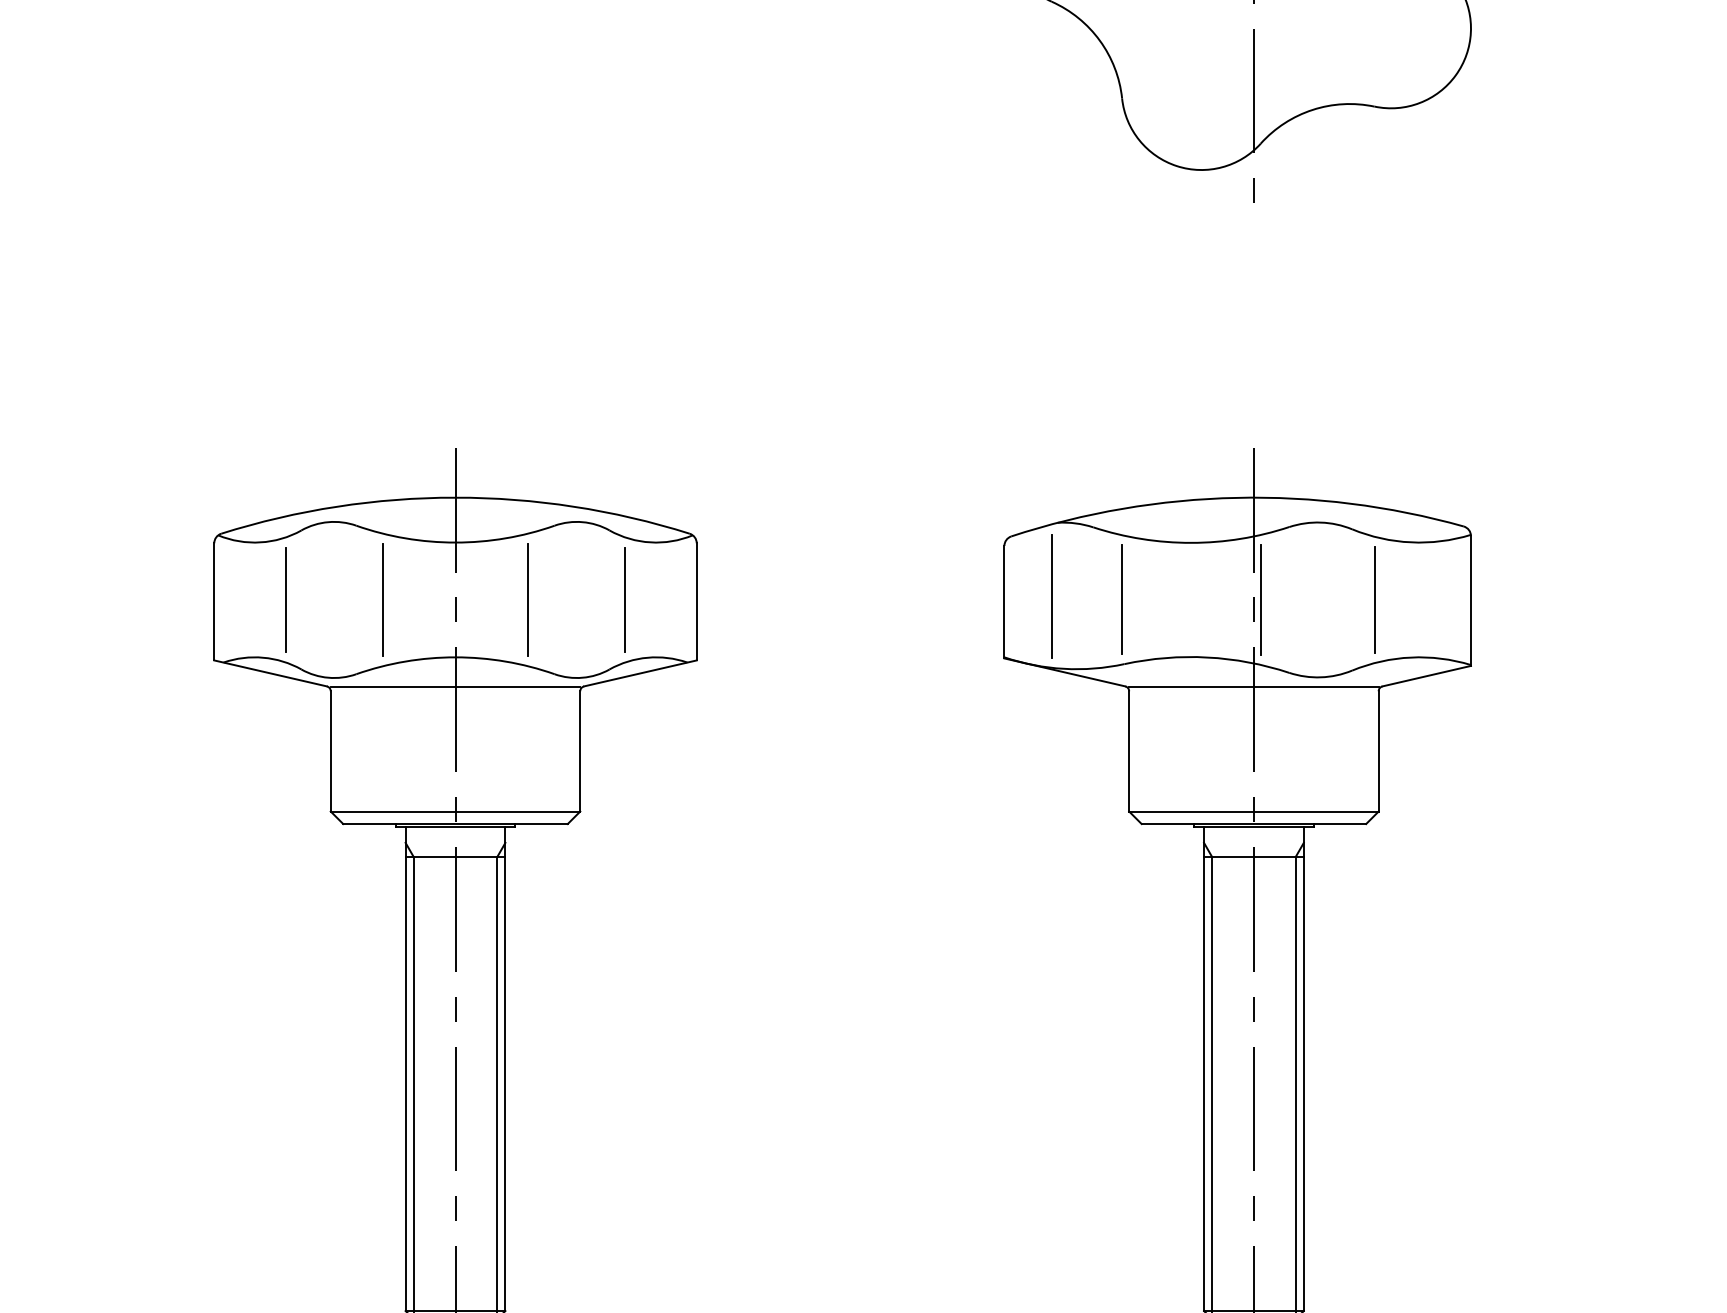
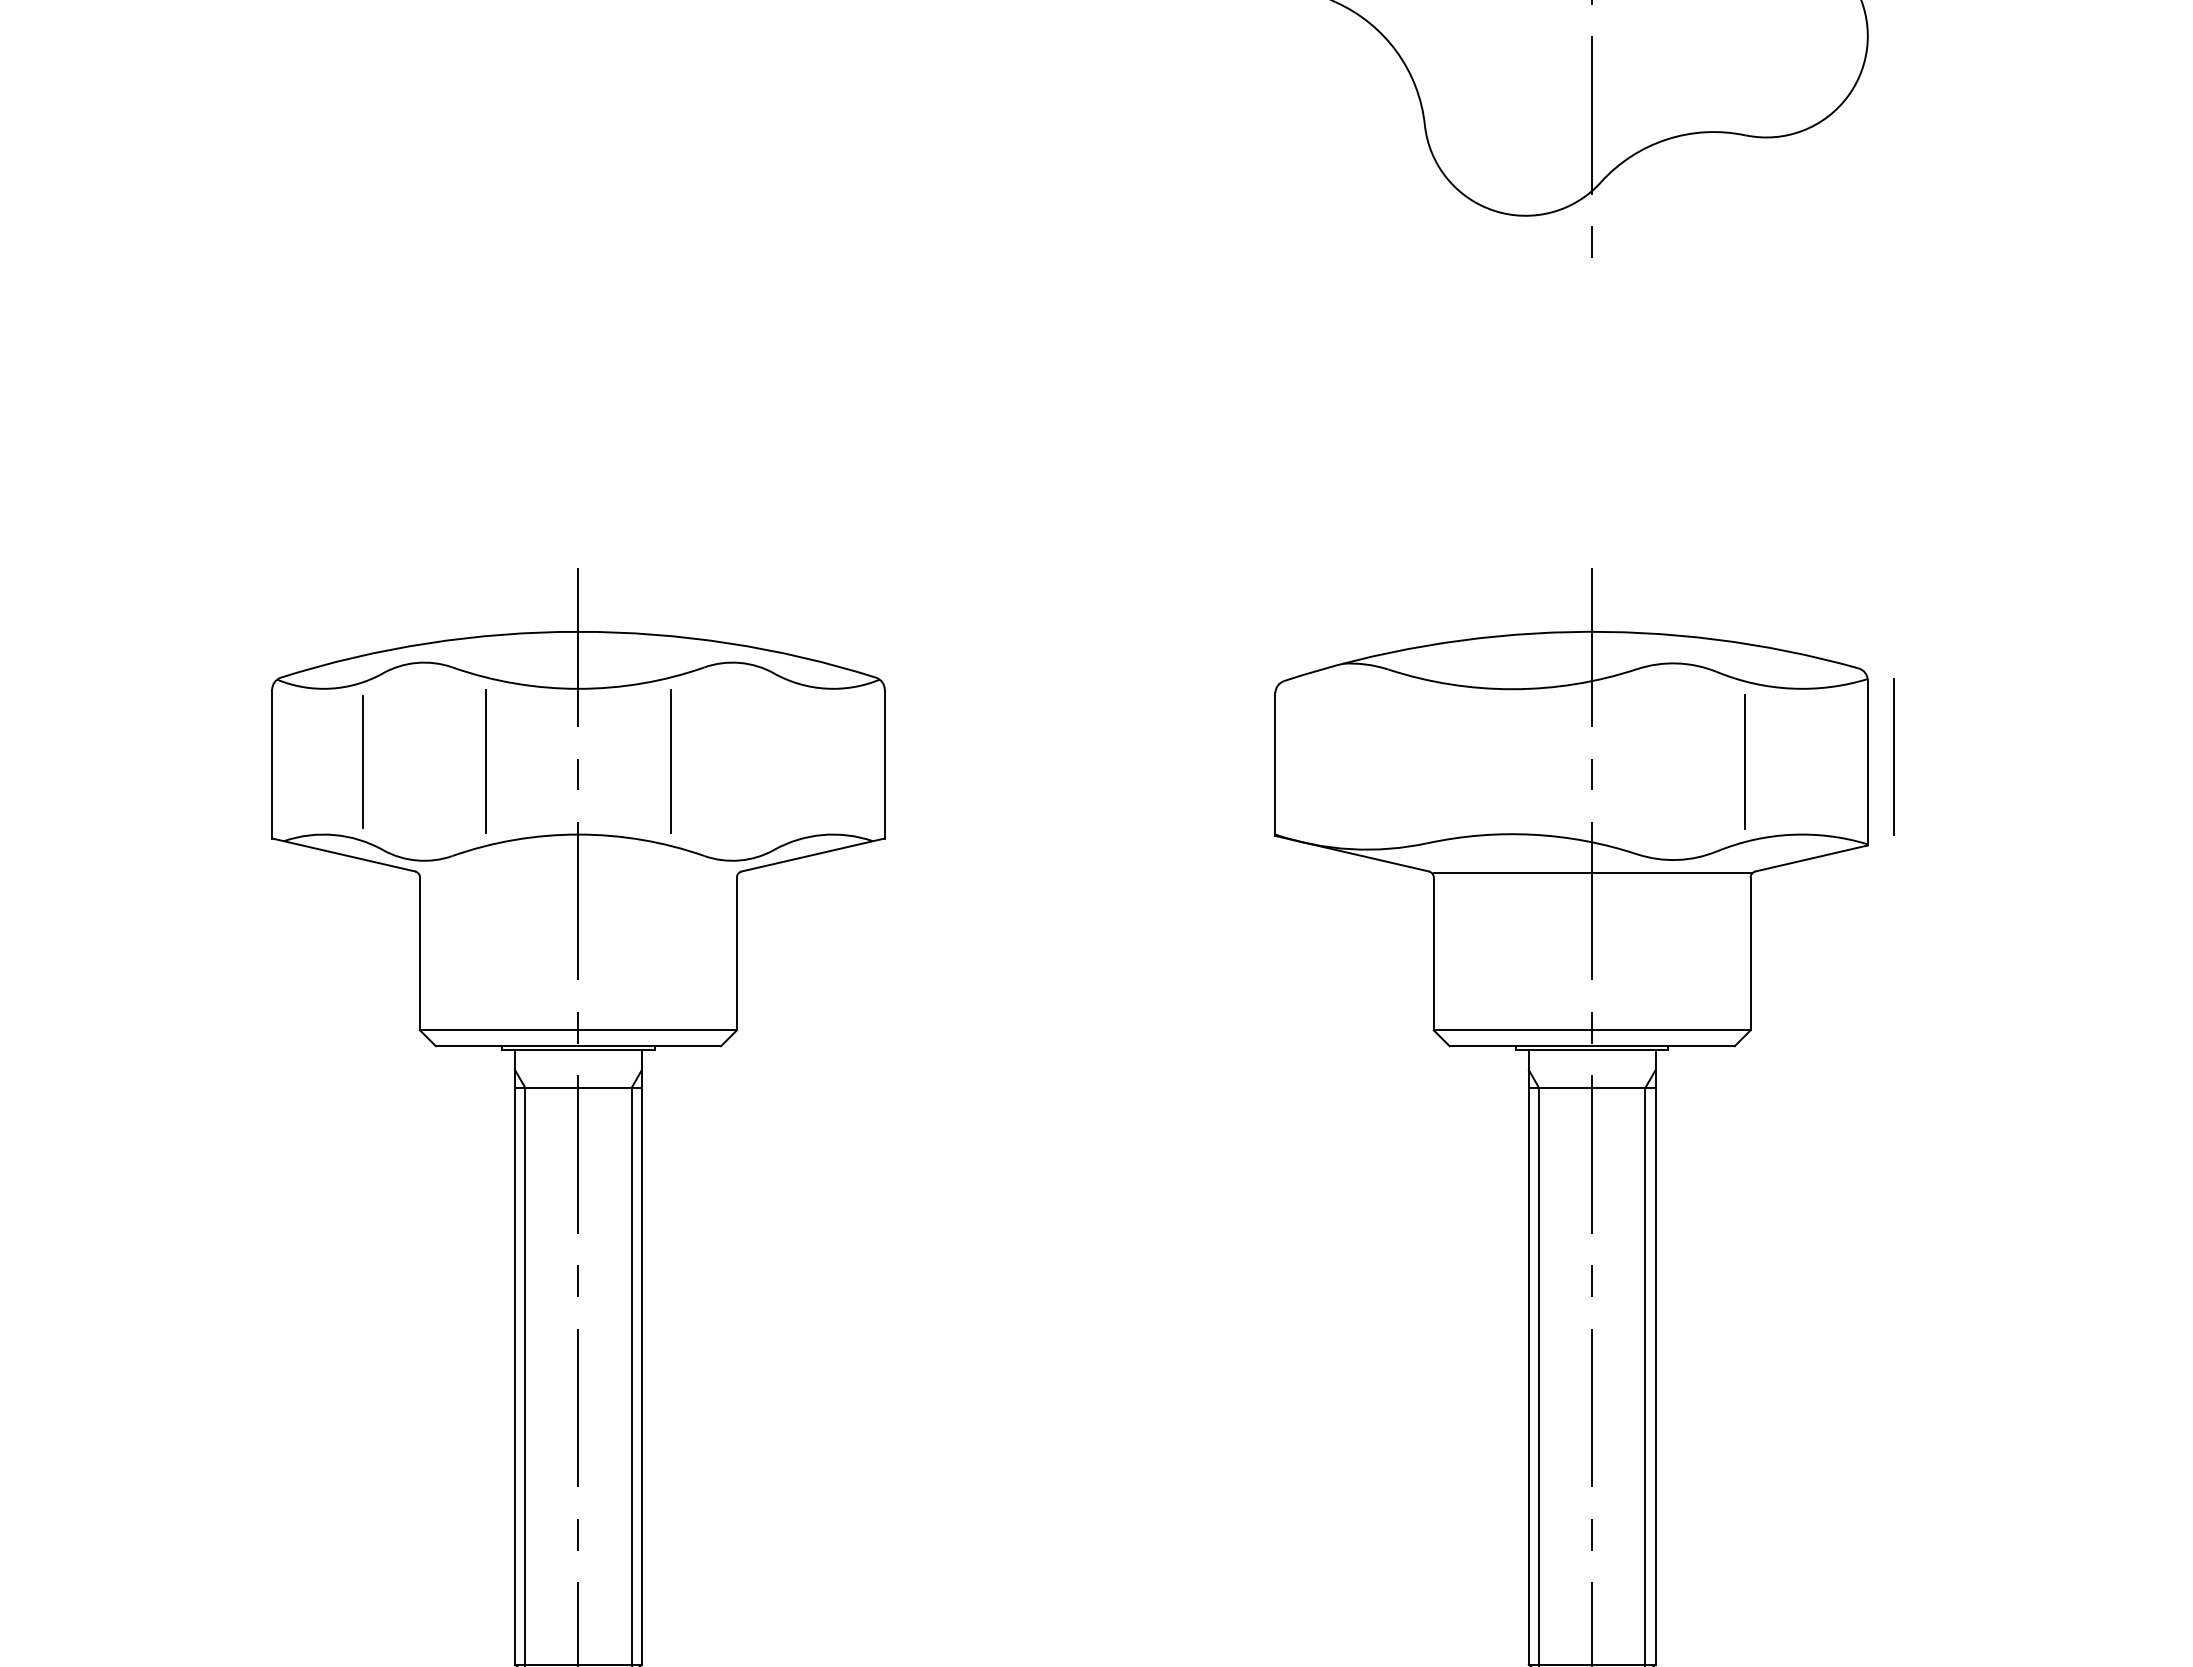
line: (1051, 596) -> (1893, 757), moved
line: (625, 599) -> (794, 761), removed
line: (1122, 599) -> (1425, 761), removed
line: (1260, 599) -> (1600, 761), removed
line: (455, 687) -> (578, 872), removed

